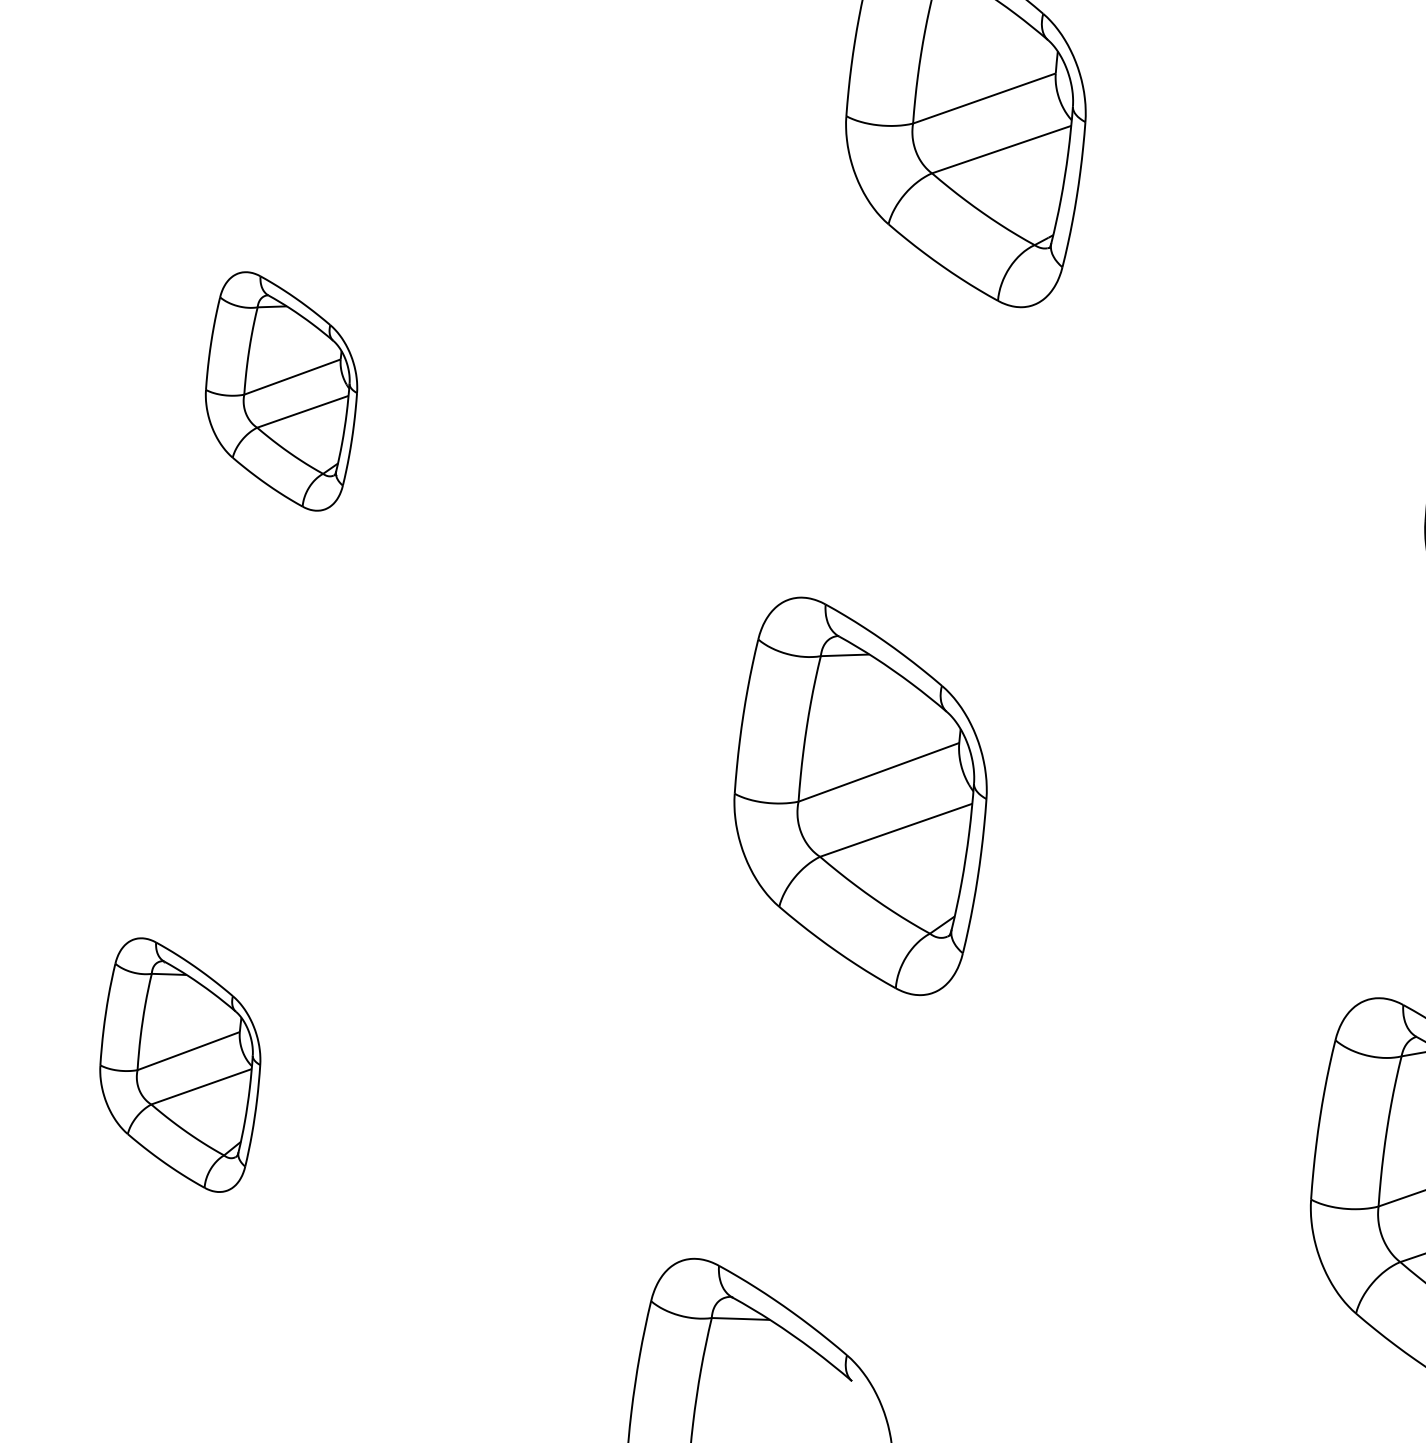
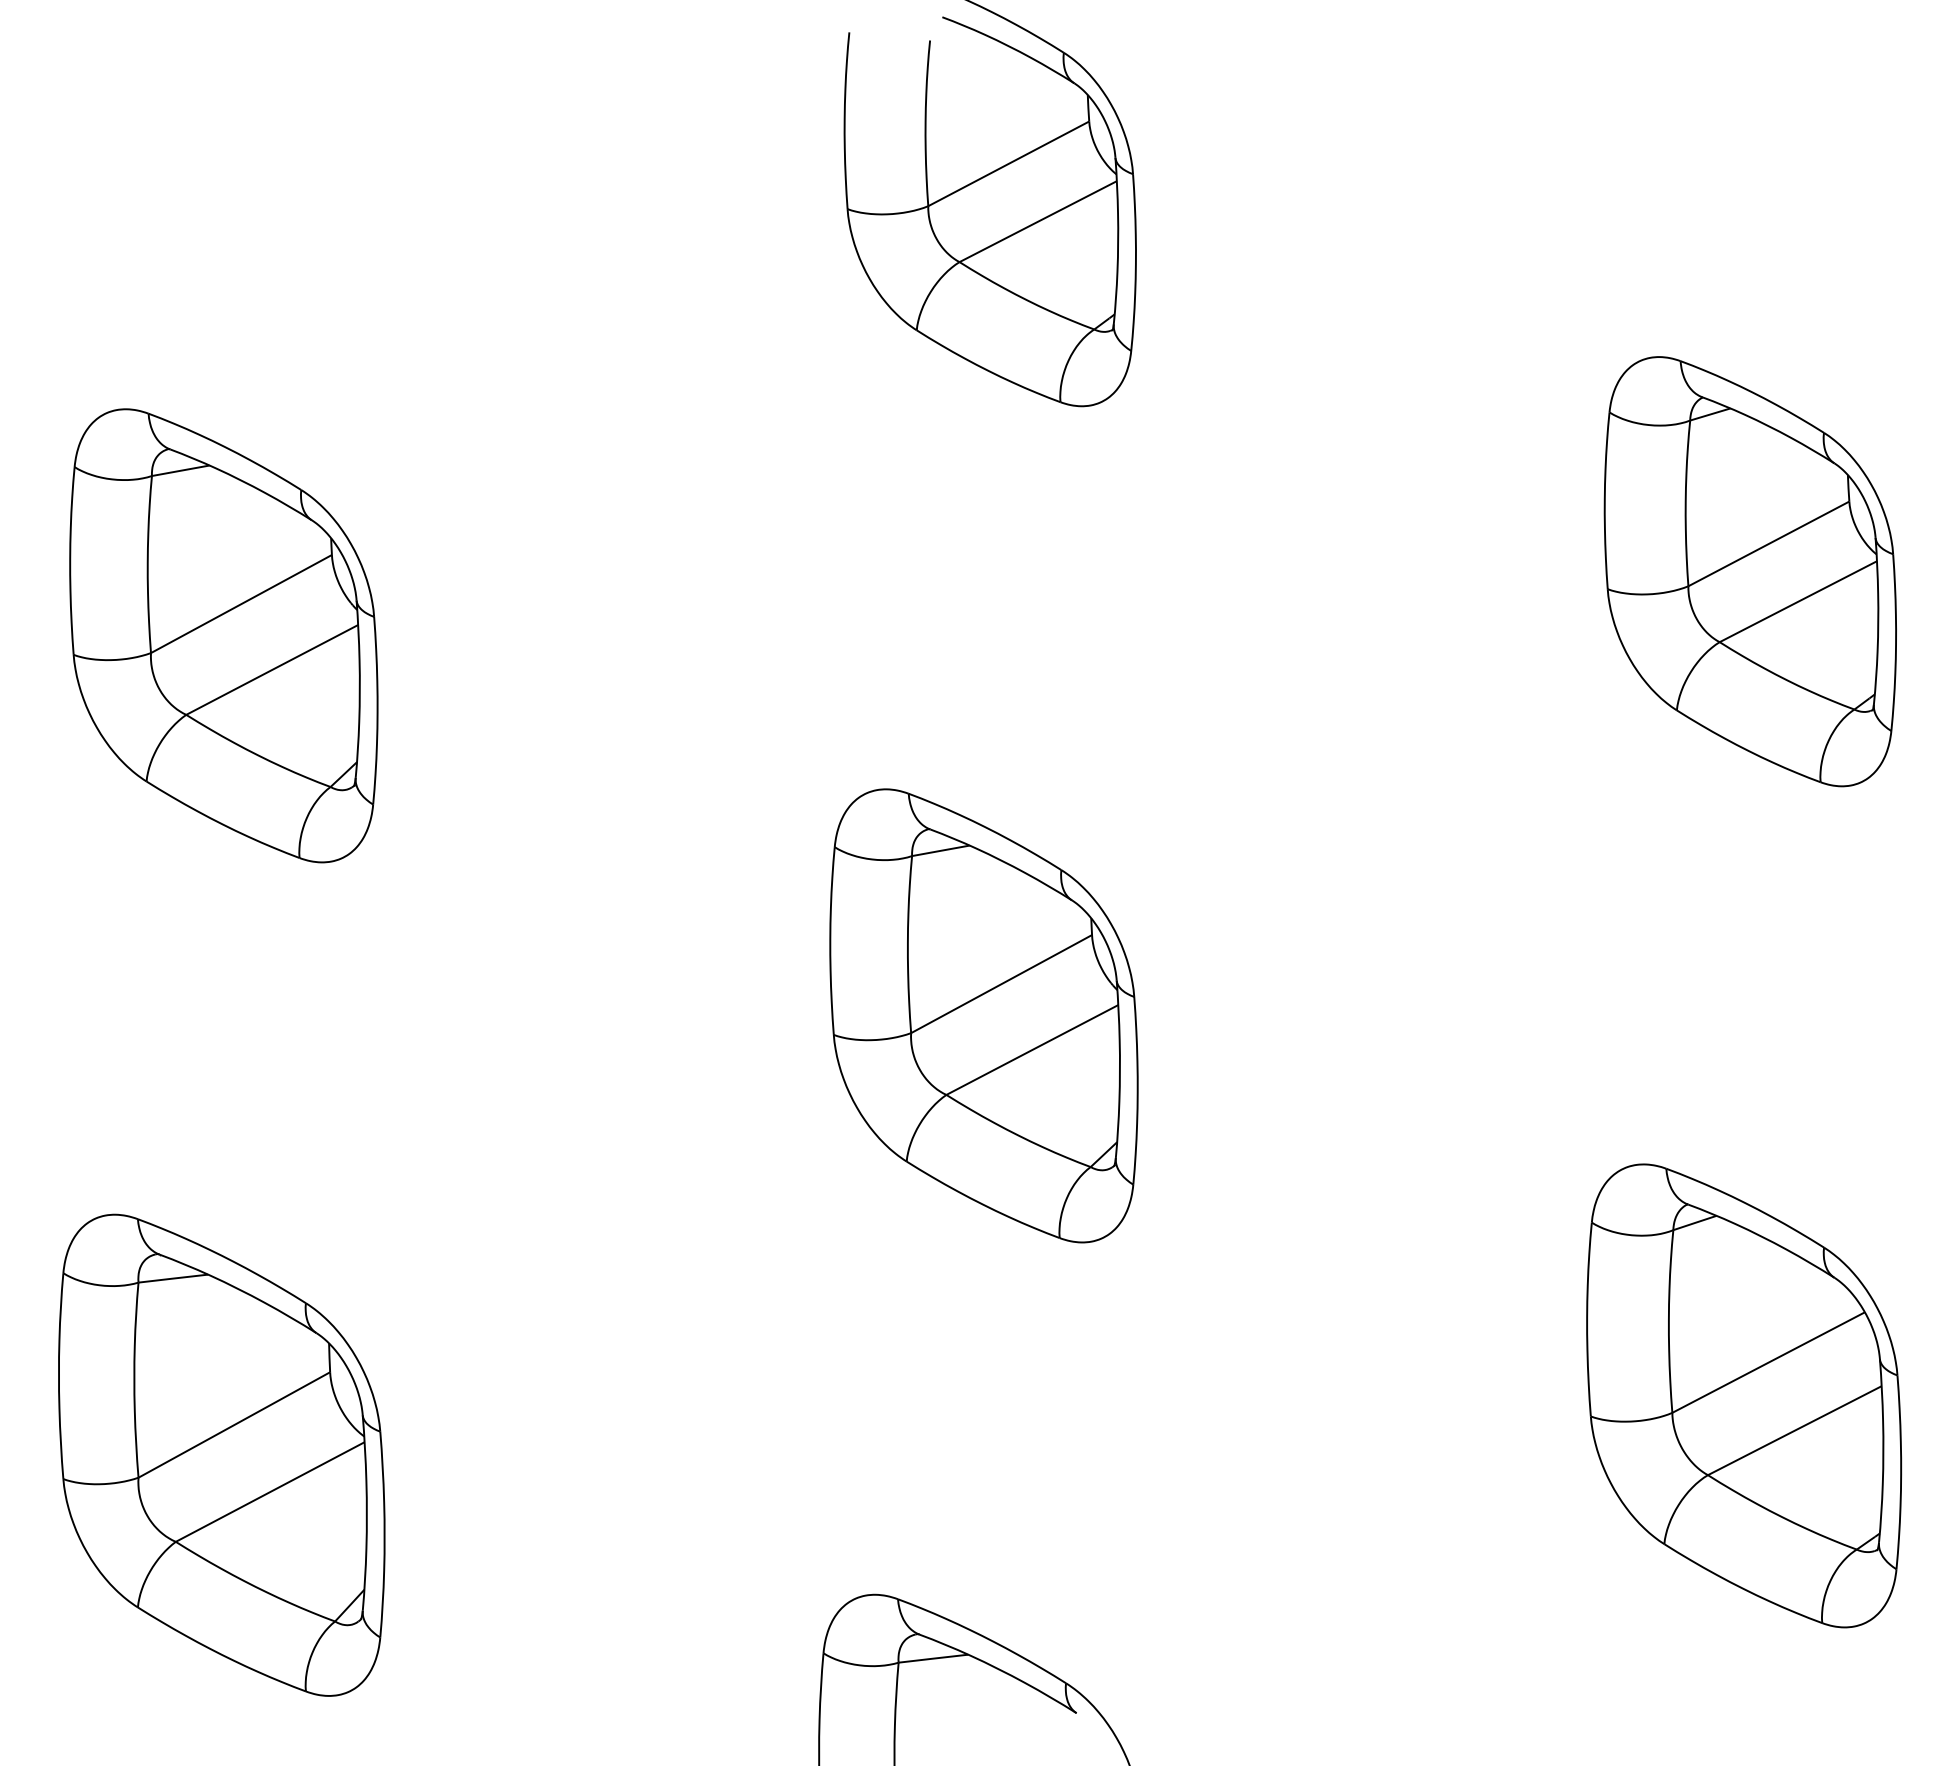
part: (281, 391) -> (223, 635), size x1.67
part: (180, 1064) -> (221, 1454), size x1.67

